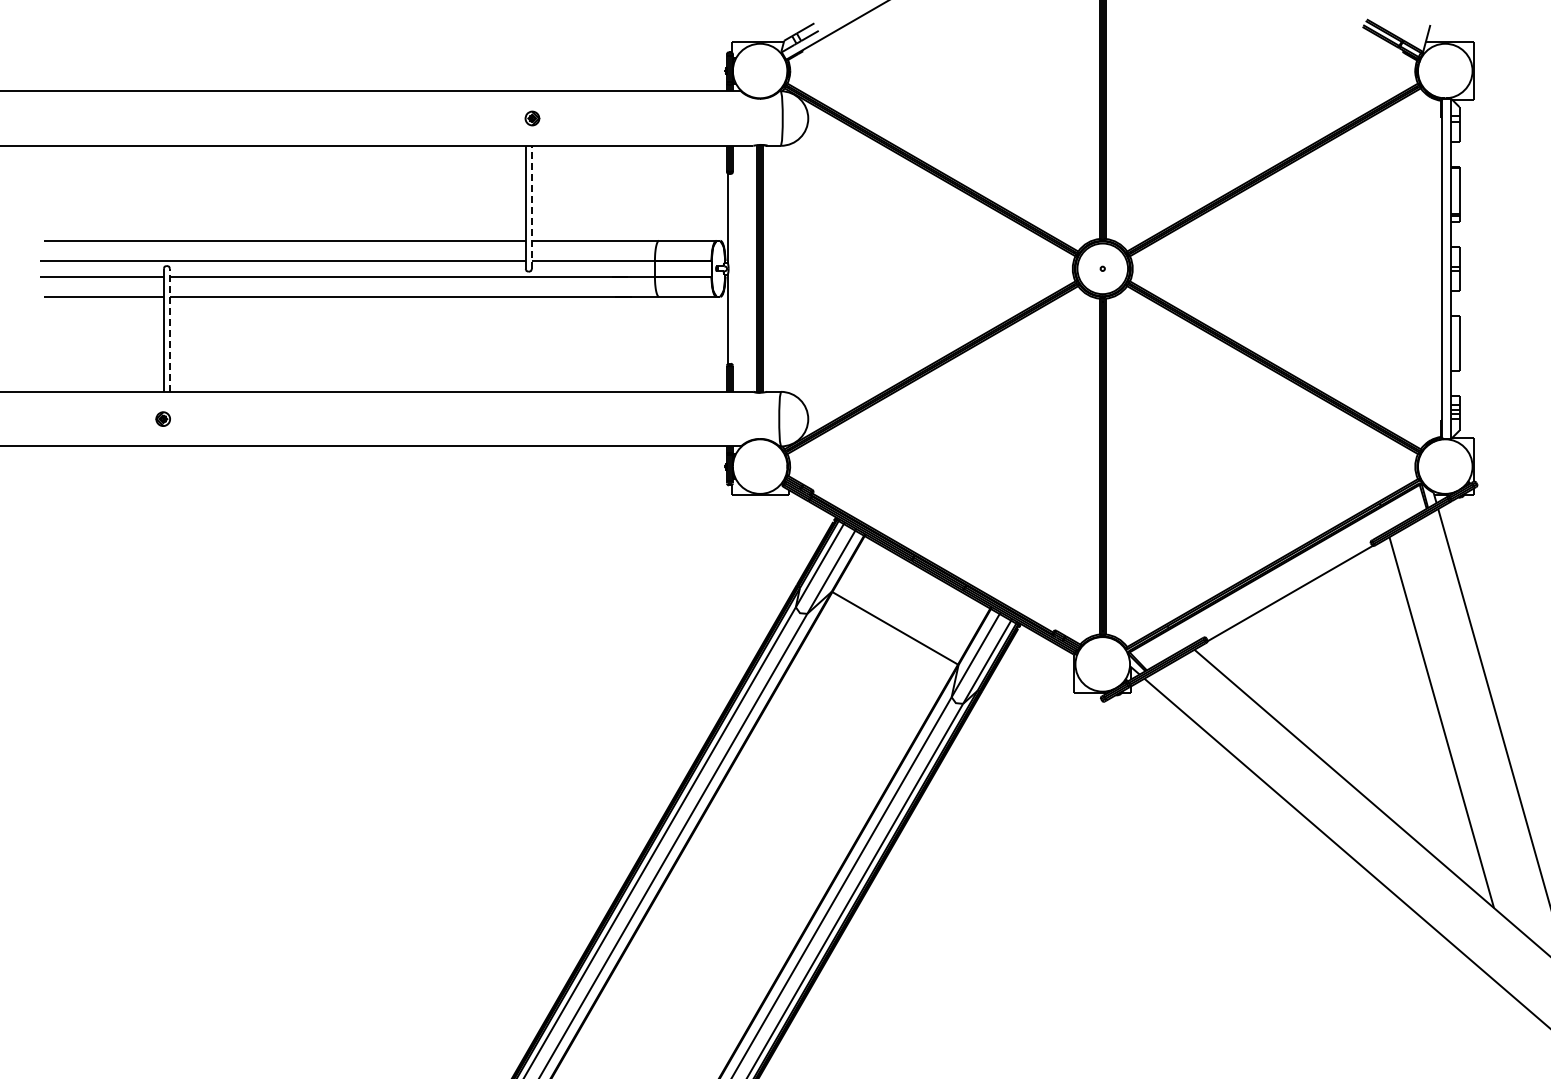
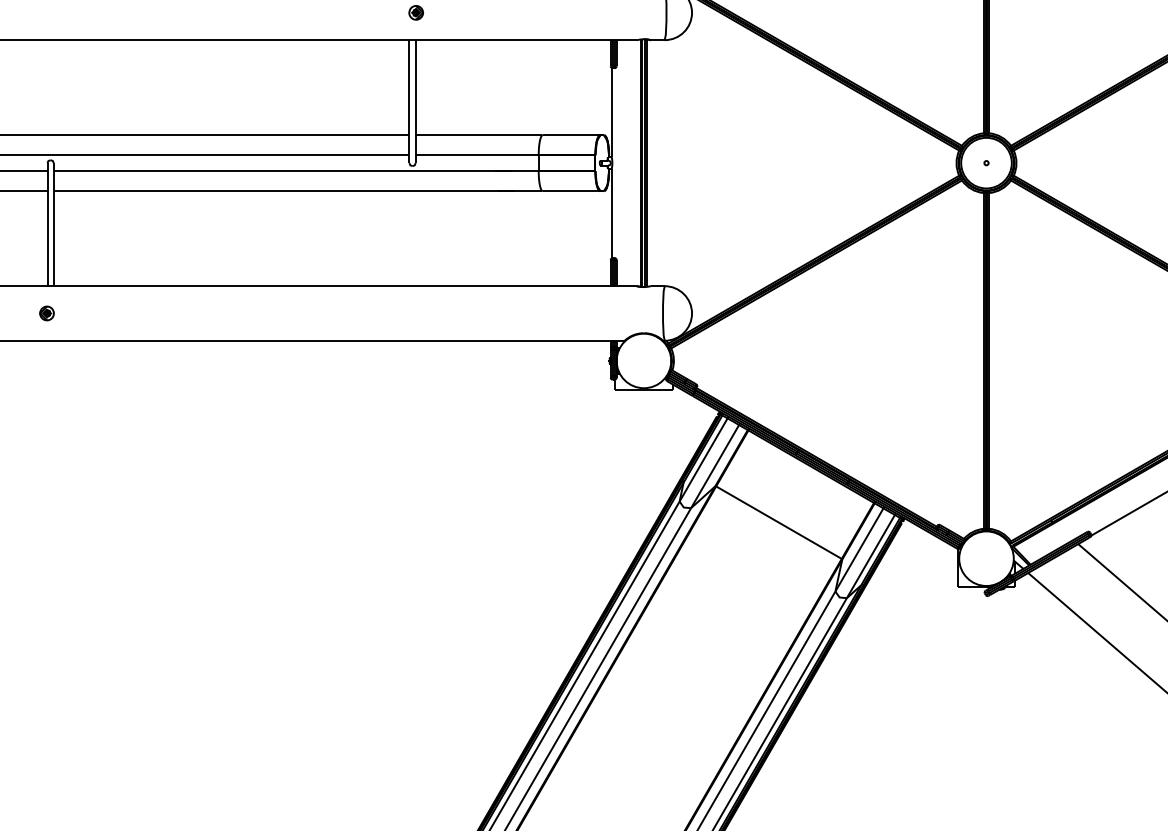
line: (531, 207) -> (415, 101), dashed -> solid
line: (170, 330) -> (54, 224), dashed -> solid

